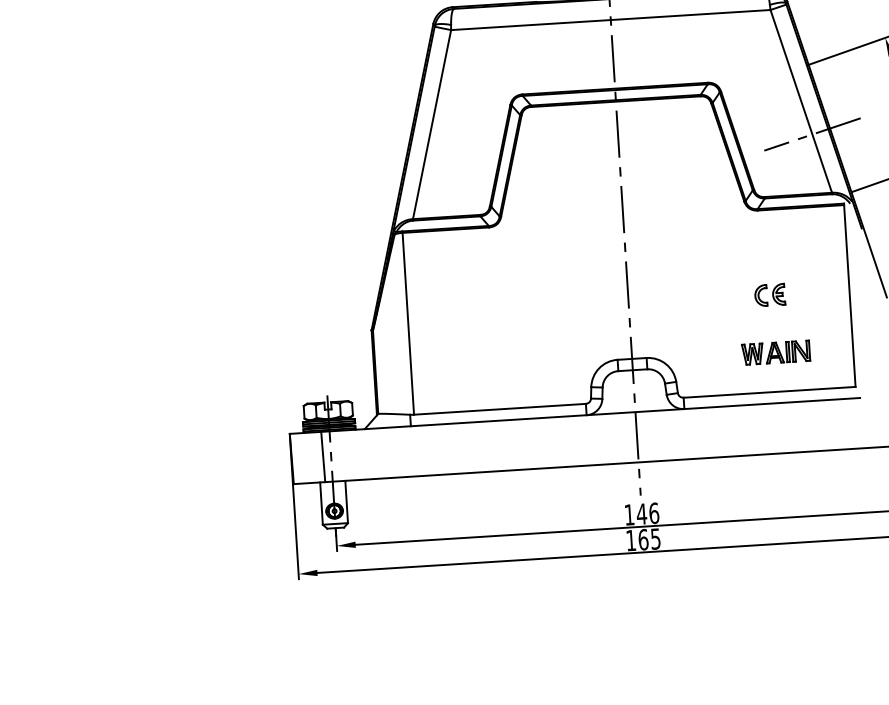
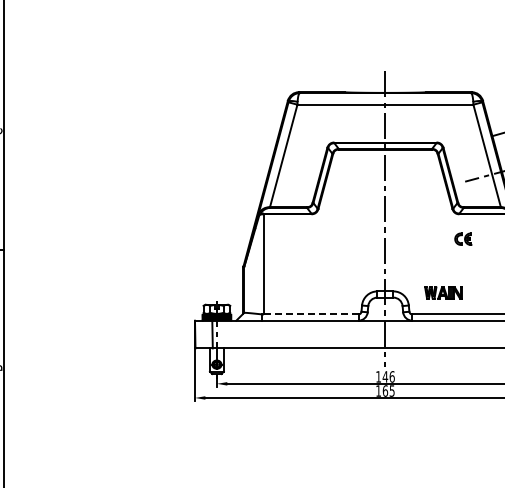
part: (770, 293) -> (463, 238), moved
part: (775, 351) -> (443, 292), moved
line: (498, 409) -> (310, 314), solid -> dashed

